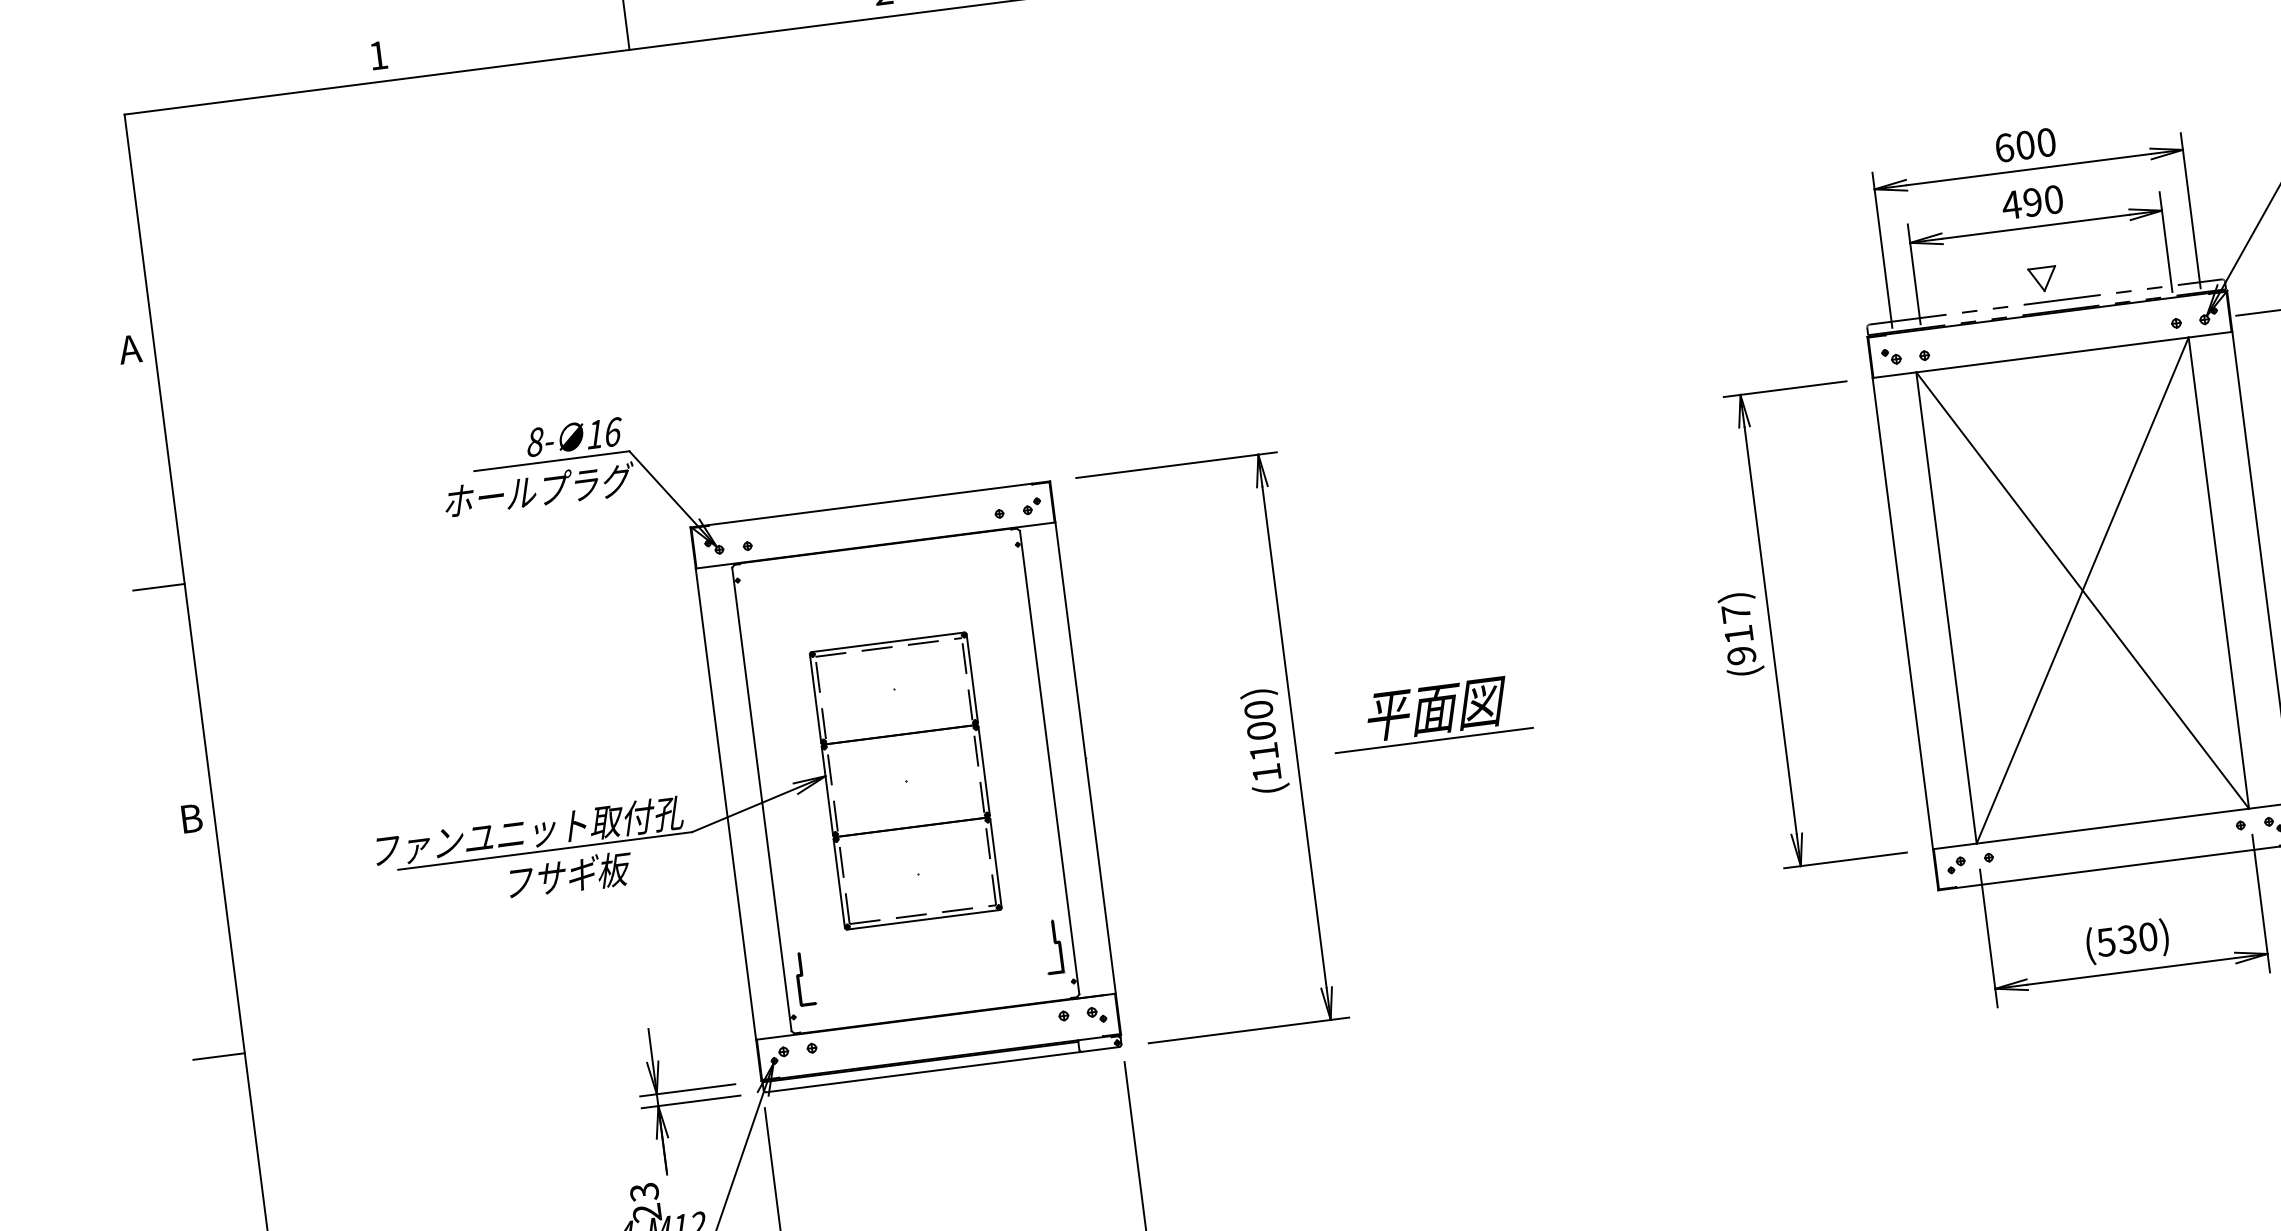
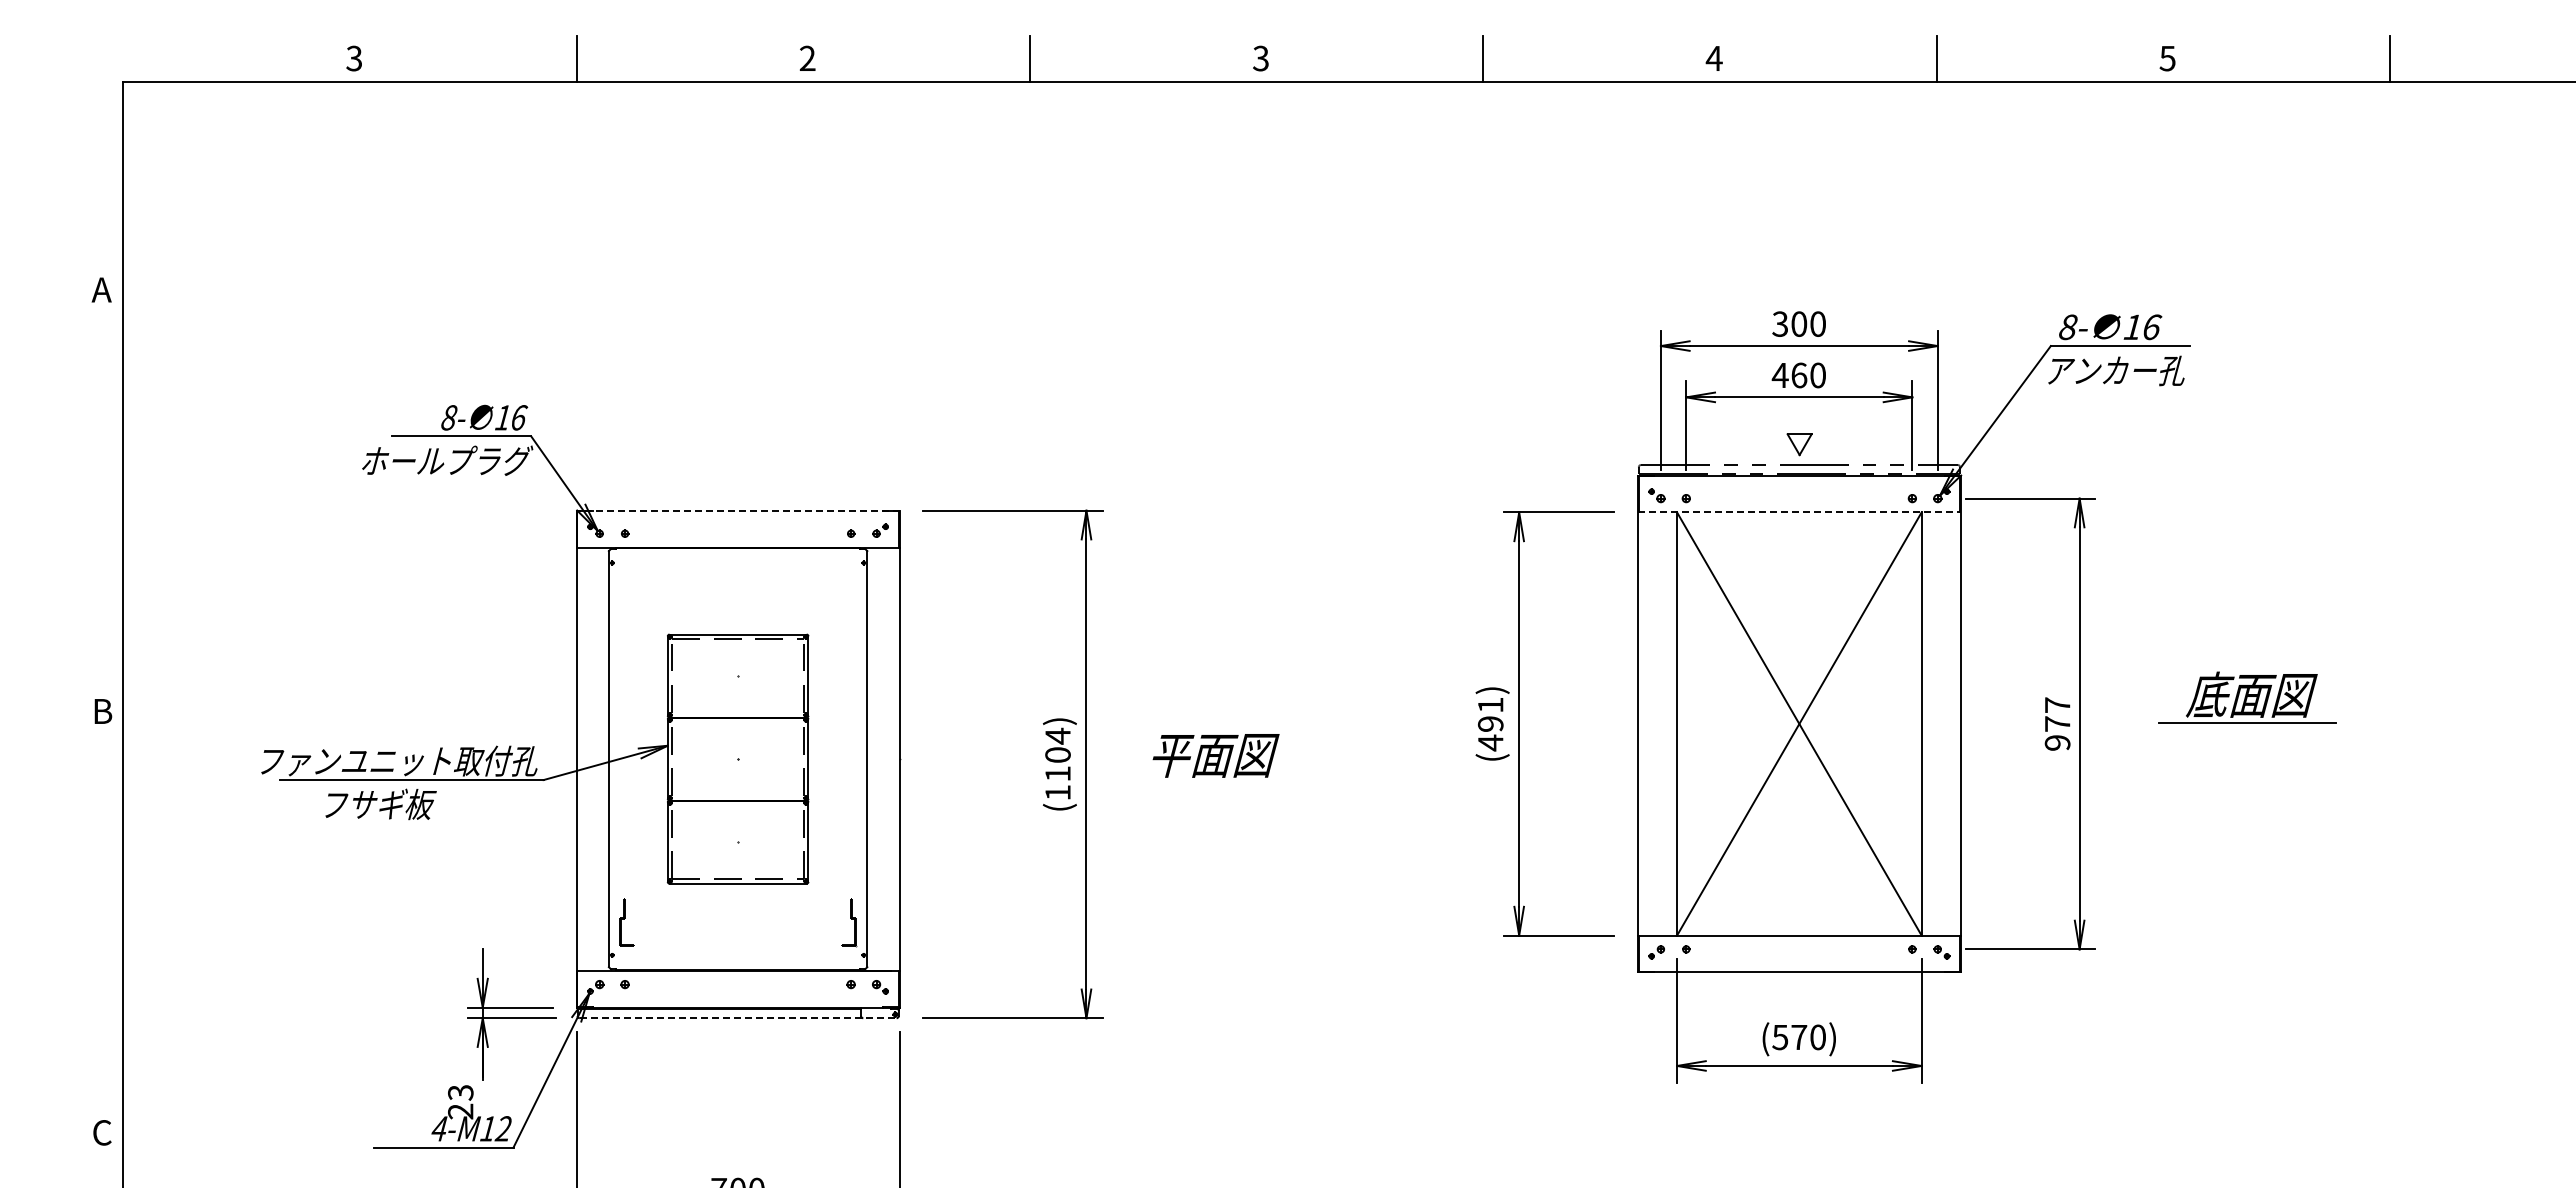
text: (377, 55) -> (353, 58), 1 -> 3
text: (2004, 147) -> (1780, 323), 600 -> 300
text: (2033, 202) -> (1799, 375), 490 -> 460
line: (2052, 354) -> (1799, 512), solid -> dashed
line: (869, 504) -> (737, 510), solid -> dashed
line: (159, 587) -> (100, 503), removed
text: (1738, 635) -> (1490, 724), (917) -> (491)
text: (1258, 709) -> (1057, 735), (1100) -> (1104)
line: (1434, 740) -> (1209, 783), removed
text: (569, 875) -> (380, 804), moved
text: (2127, 939) -> (1799, 1037), (530) -> (570)
line: (219, 1056) -> (100, 924), removed
line: (943, 1069) -> (738, 1018), solid -> dashed

